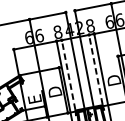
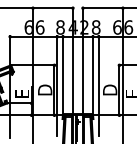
line: (95, 69) -> (92, 74), dashed -> solid
line: (68, 74) -> (63, 74), dashed -> solid

